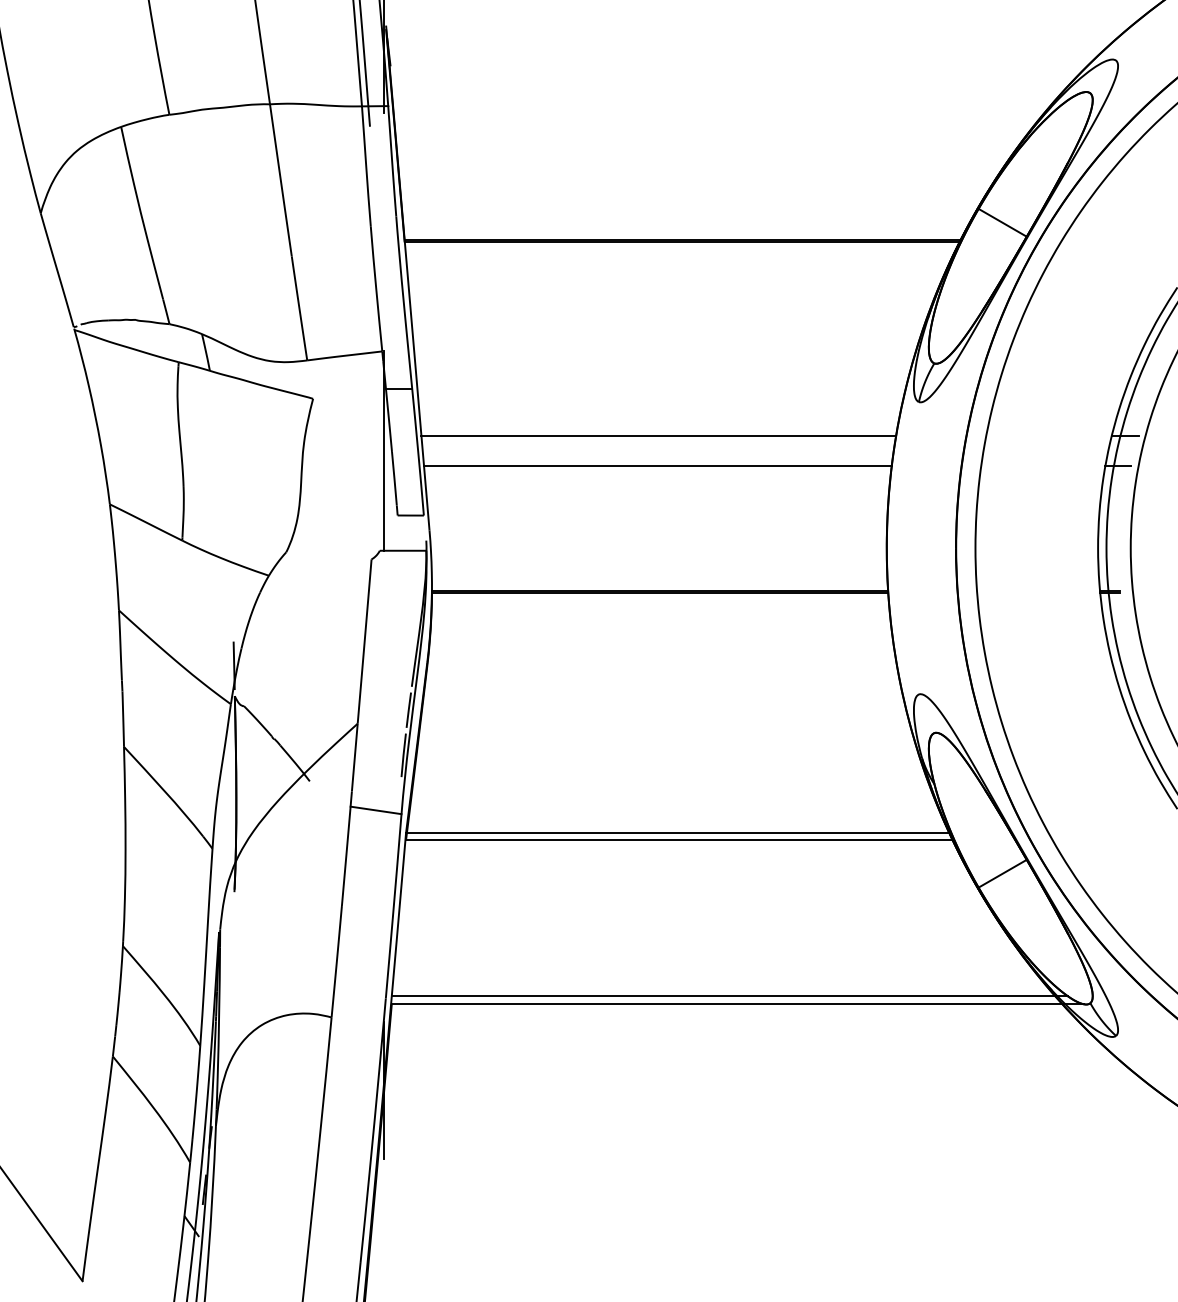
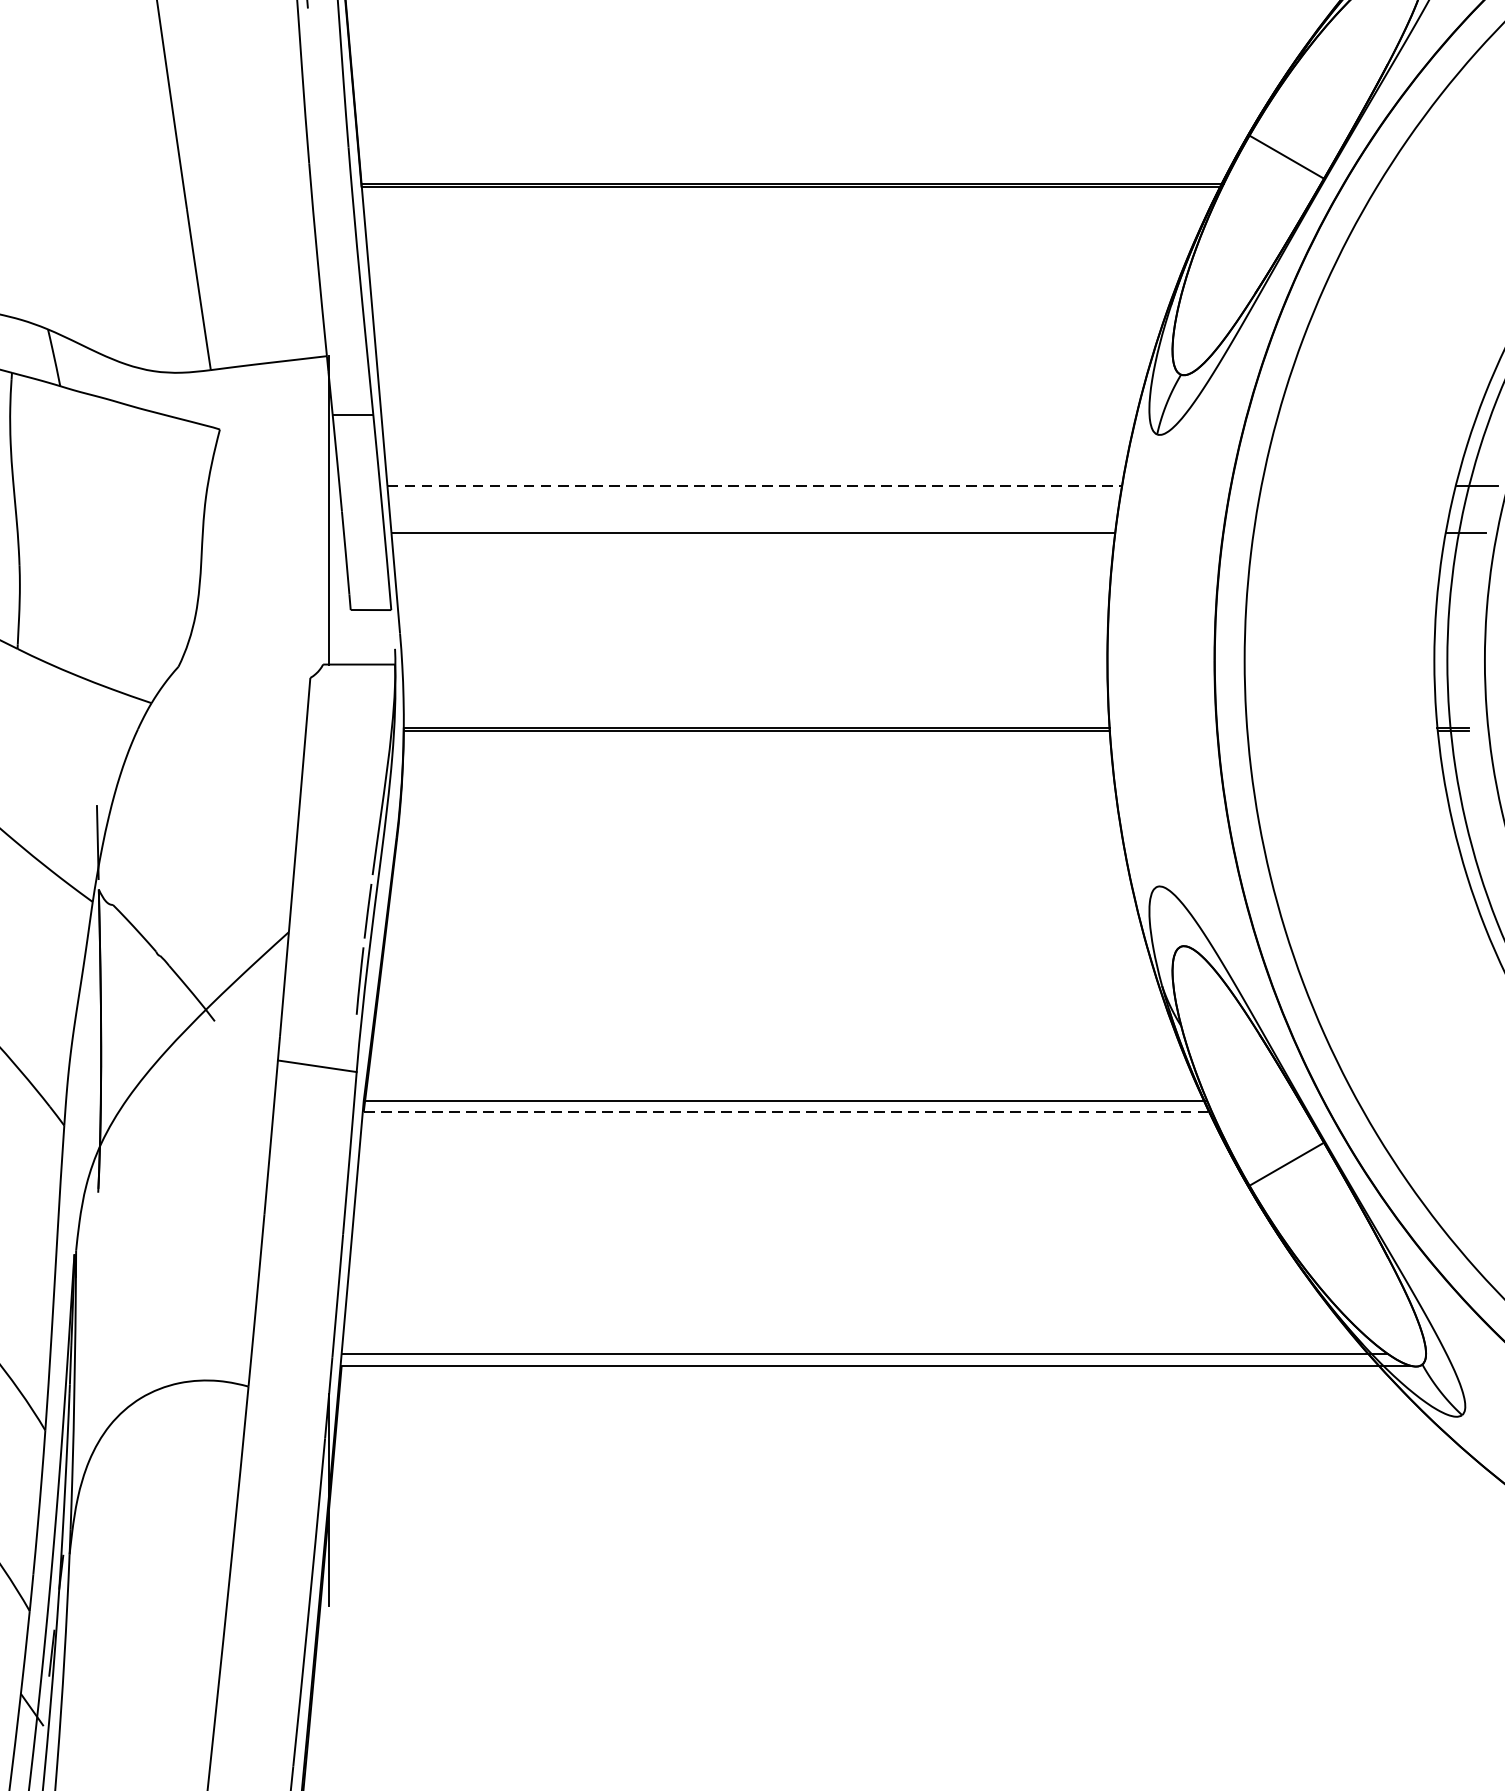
line: (659, 435) -> (755, 486), solid -> dashed
line: (680, 839) -> (788, 1111), solid -> dashed

